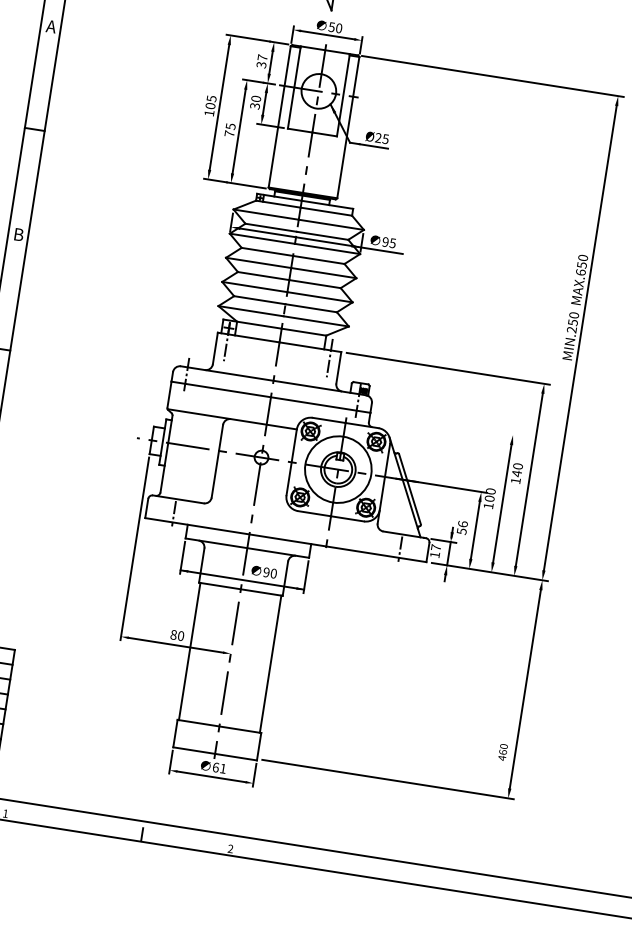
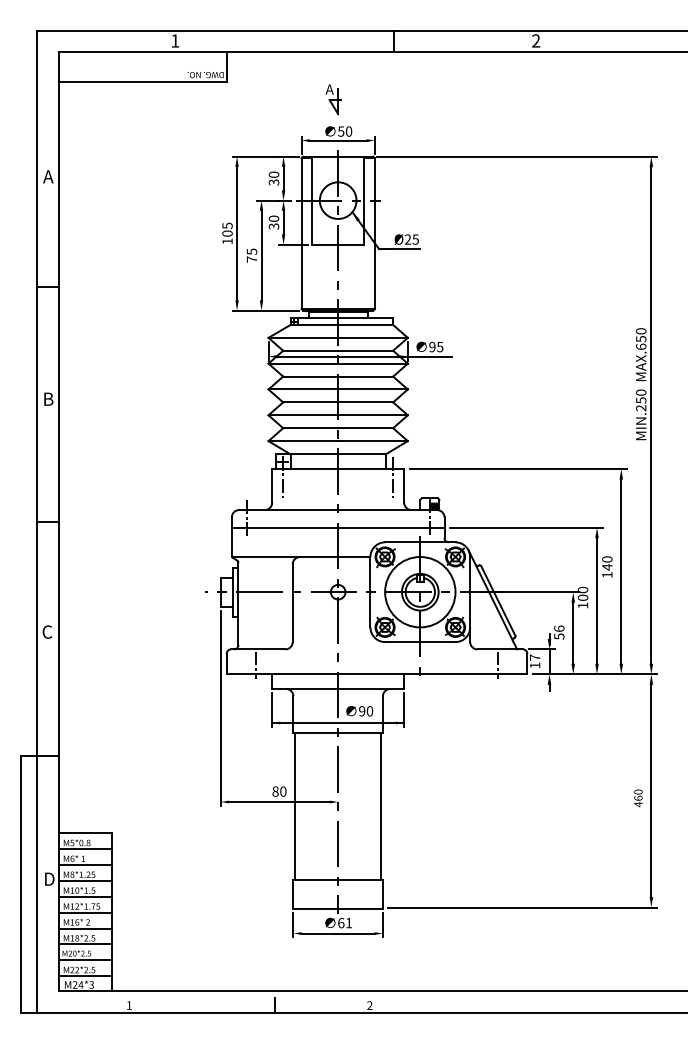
text: (262, 57) -> (273, 174), 37 -> 30
line: (447, 424) -> (526, 527), added
text: (503, 752) -> (638, 798), moved

